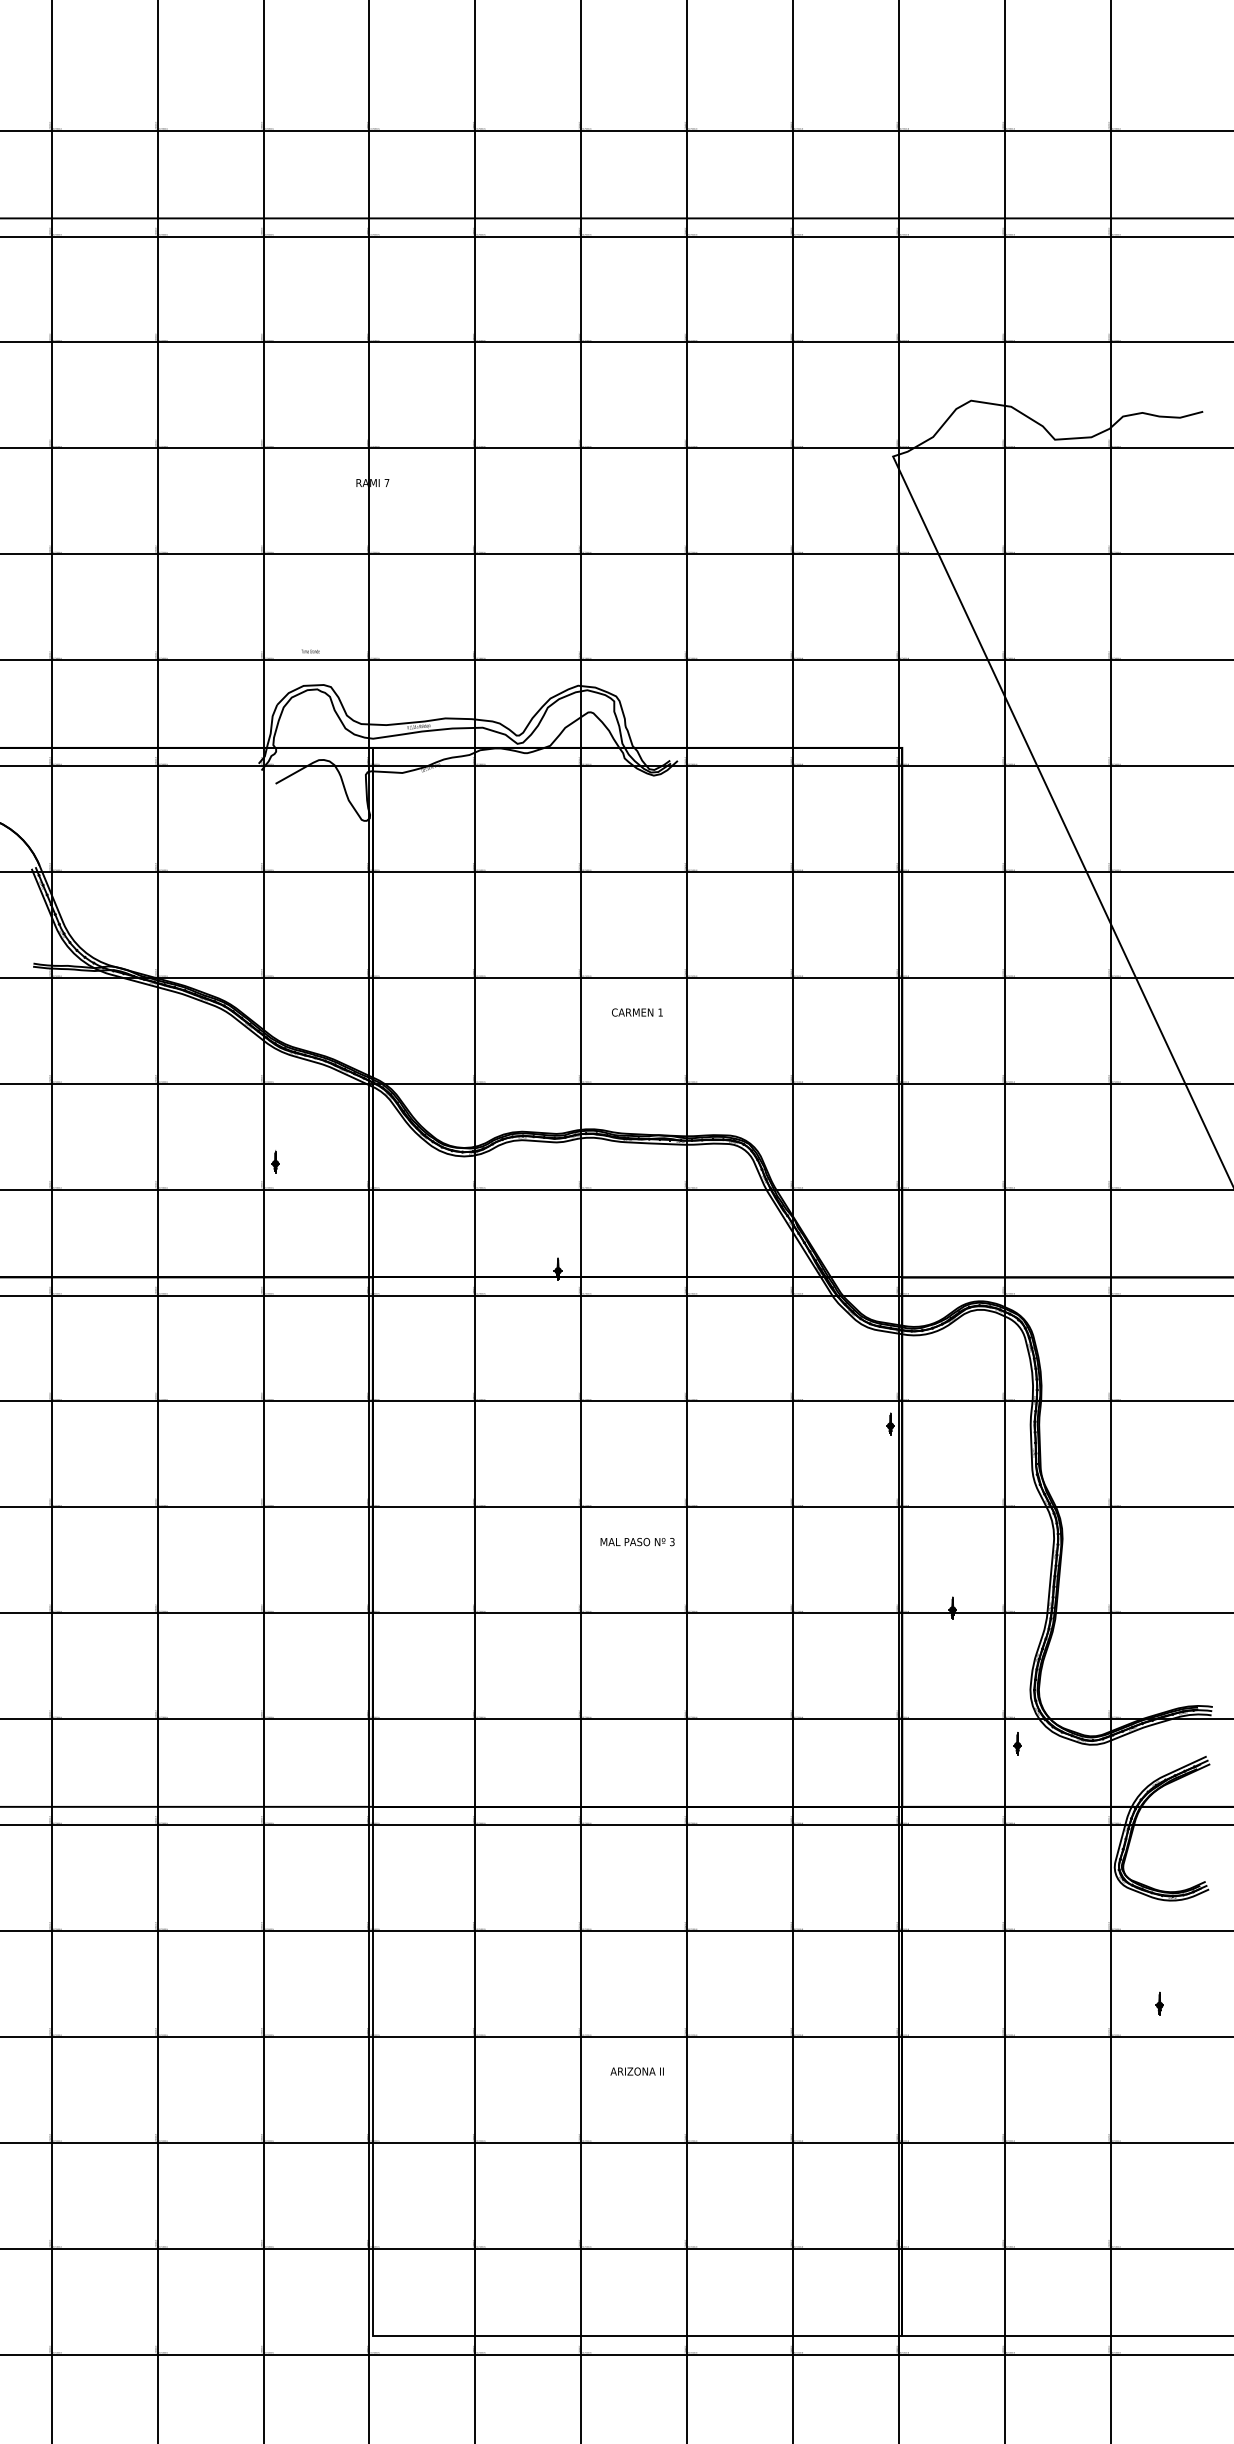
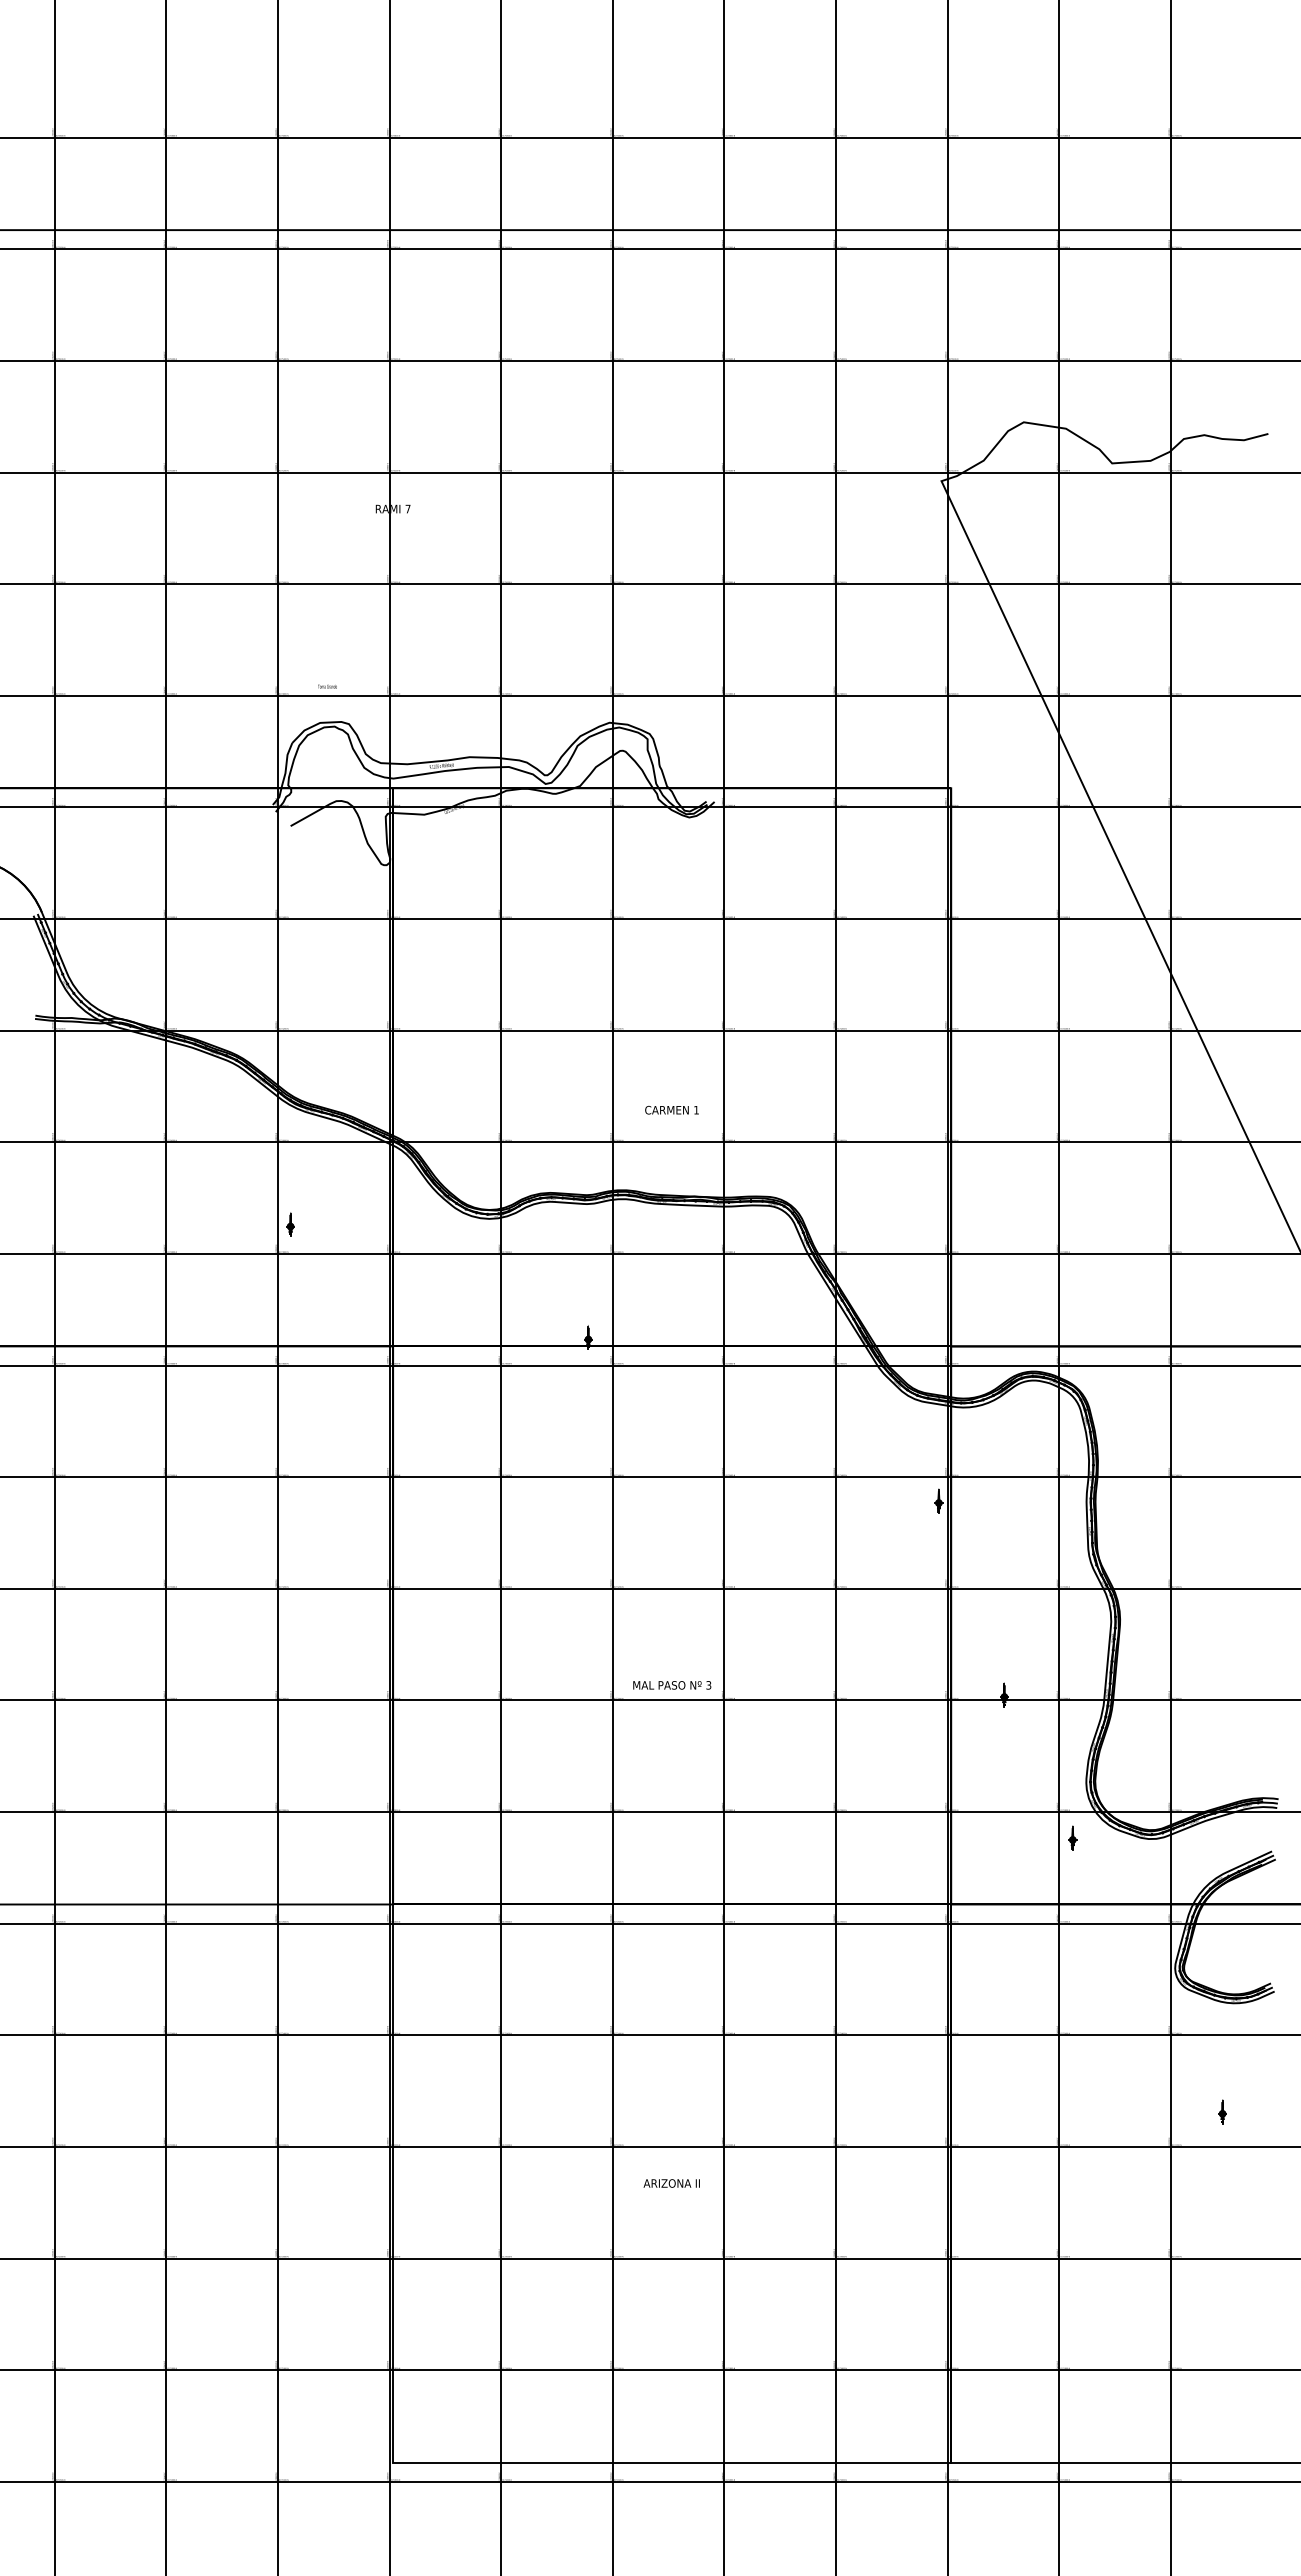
text: (636, 1011) -> (671, 1109), moved
text: (637, 1542) -> (672, 1685), moved

